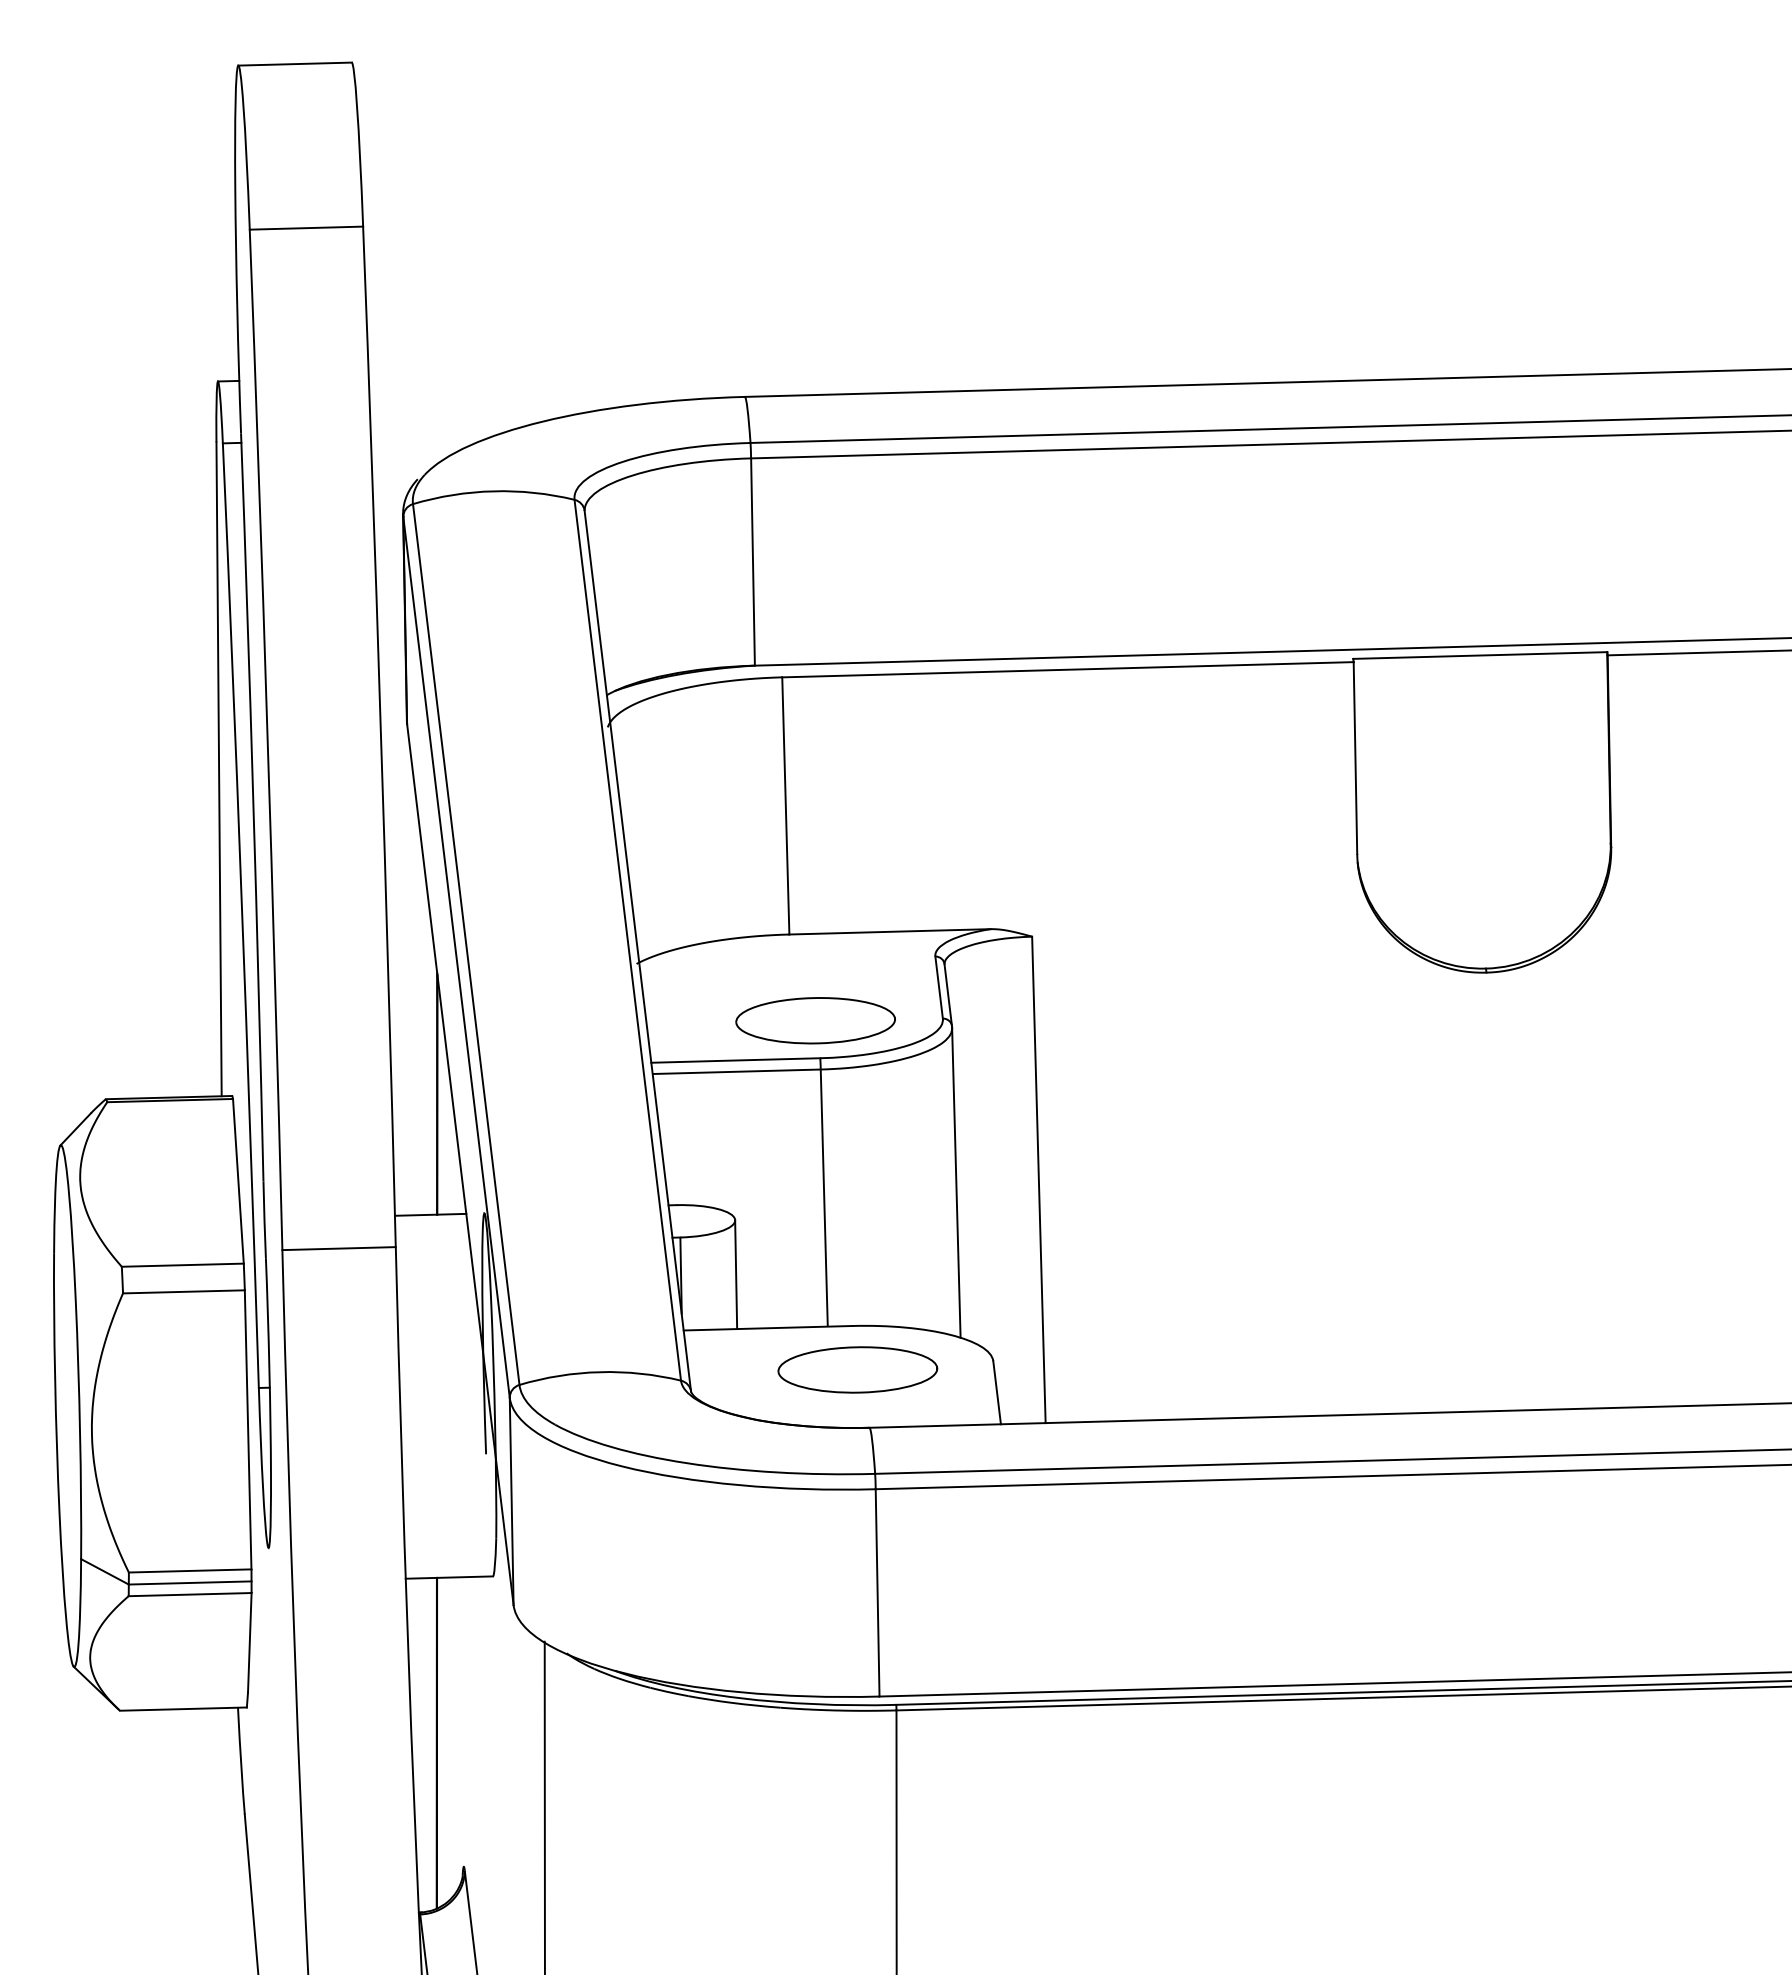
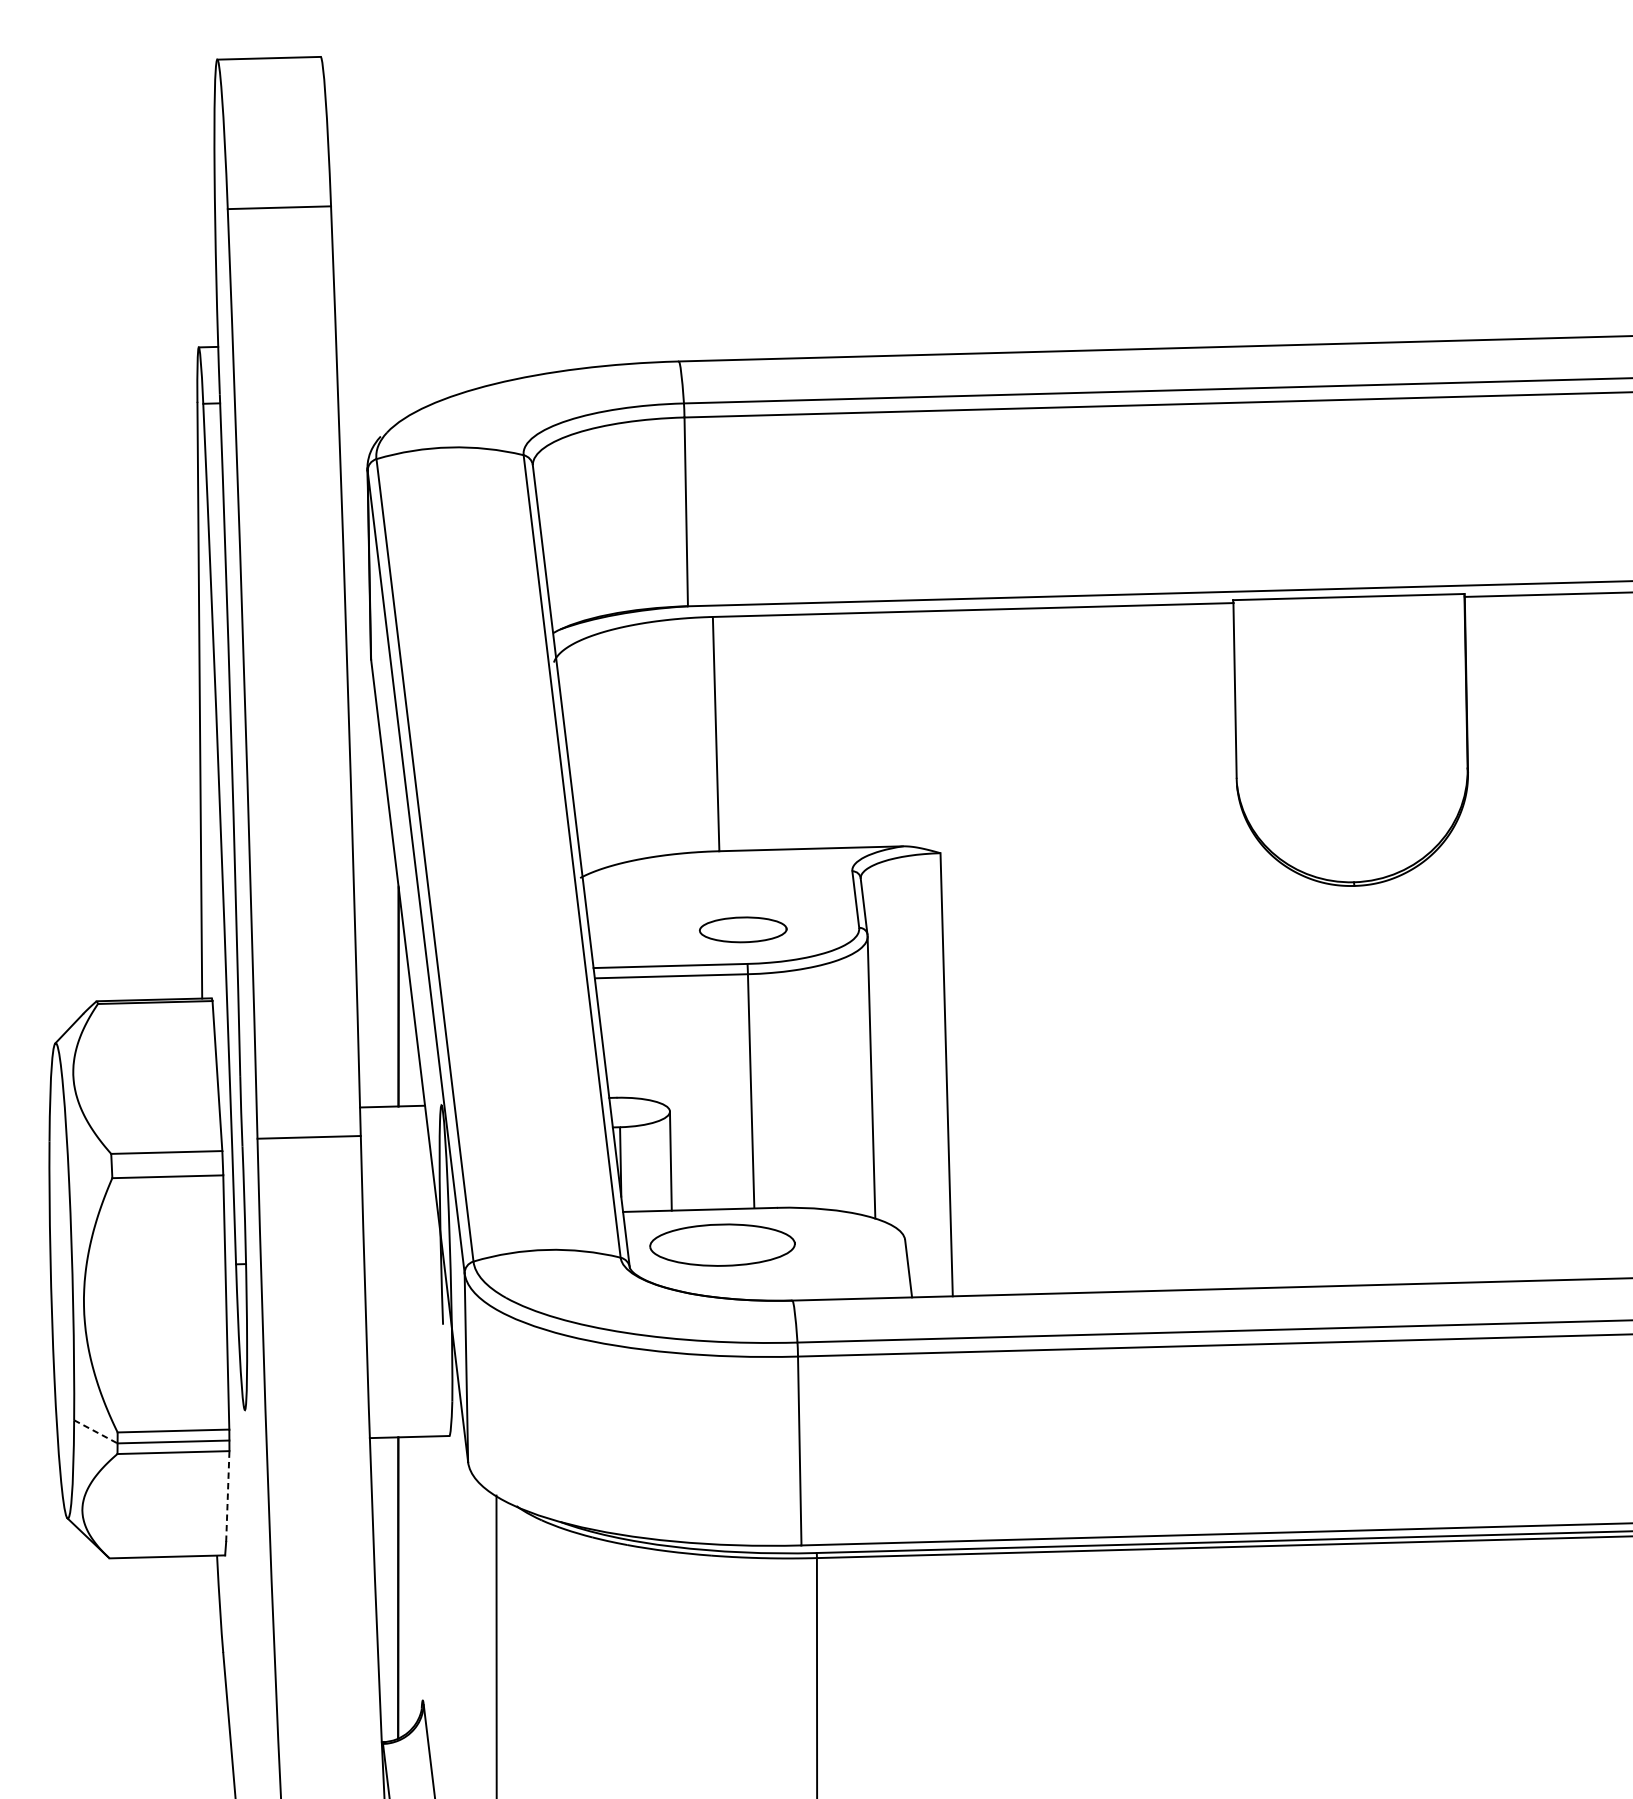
part: (815, 1020) -> (743, 929), size x0.6
part: (857, 1369) -> (722, 1244), moved
line: (105, 1572) -> (96, 1432), solid -> dashed
line: (249, 1642) -> (227, 1496), solid -> dashed

